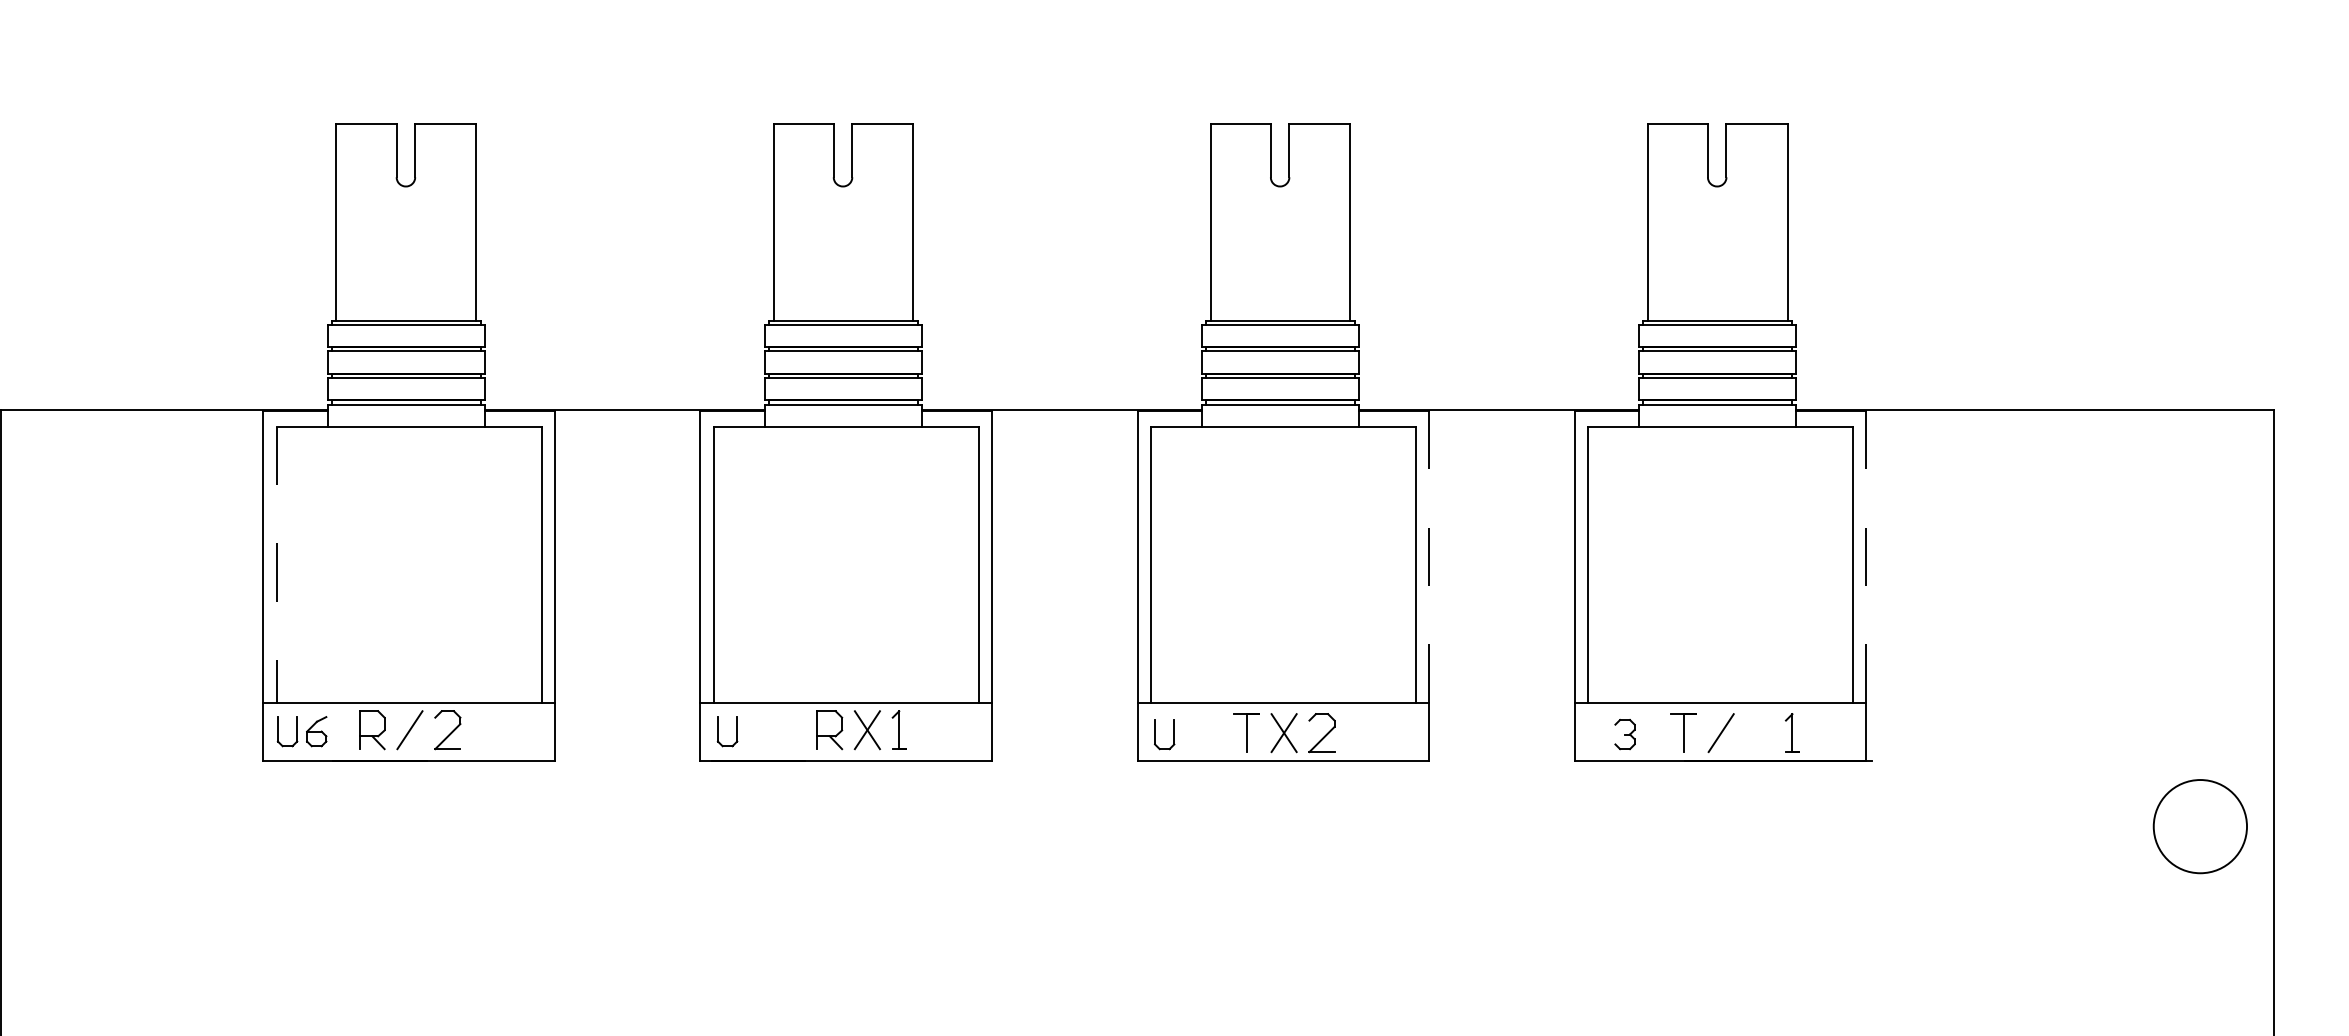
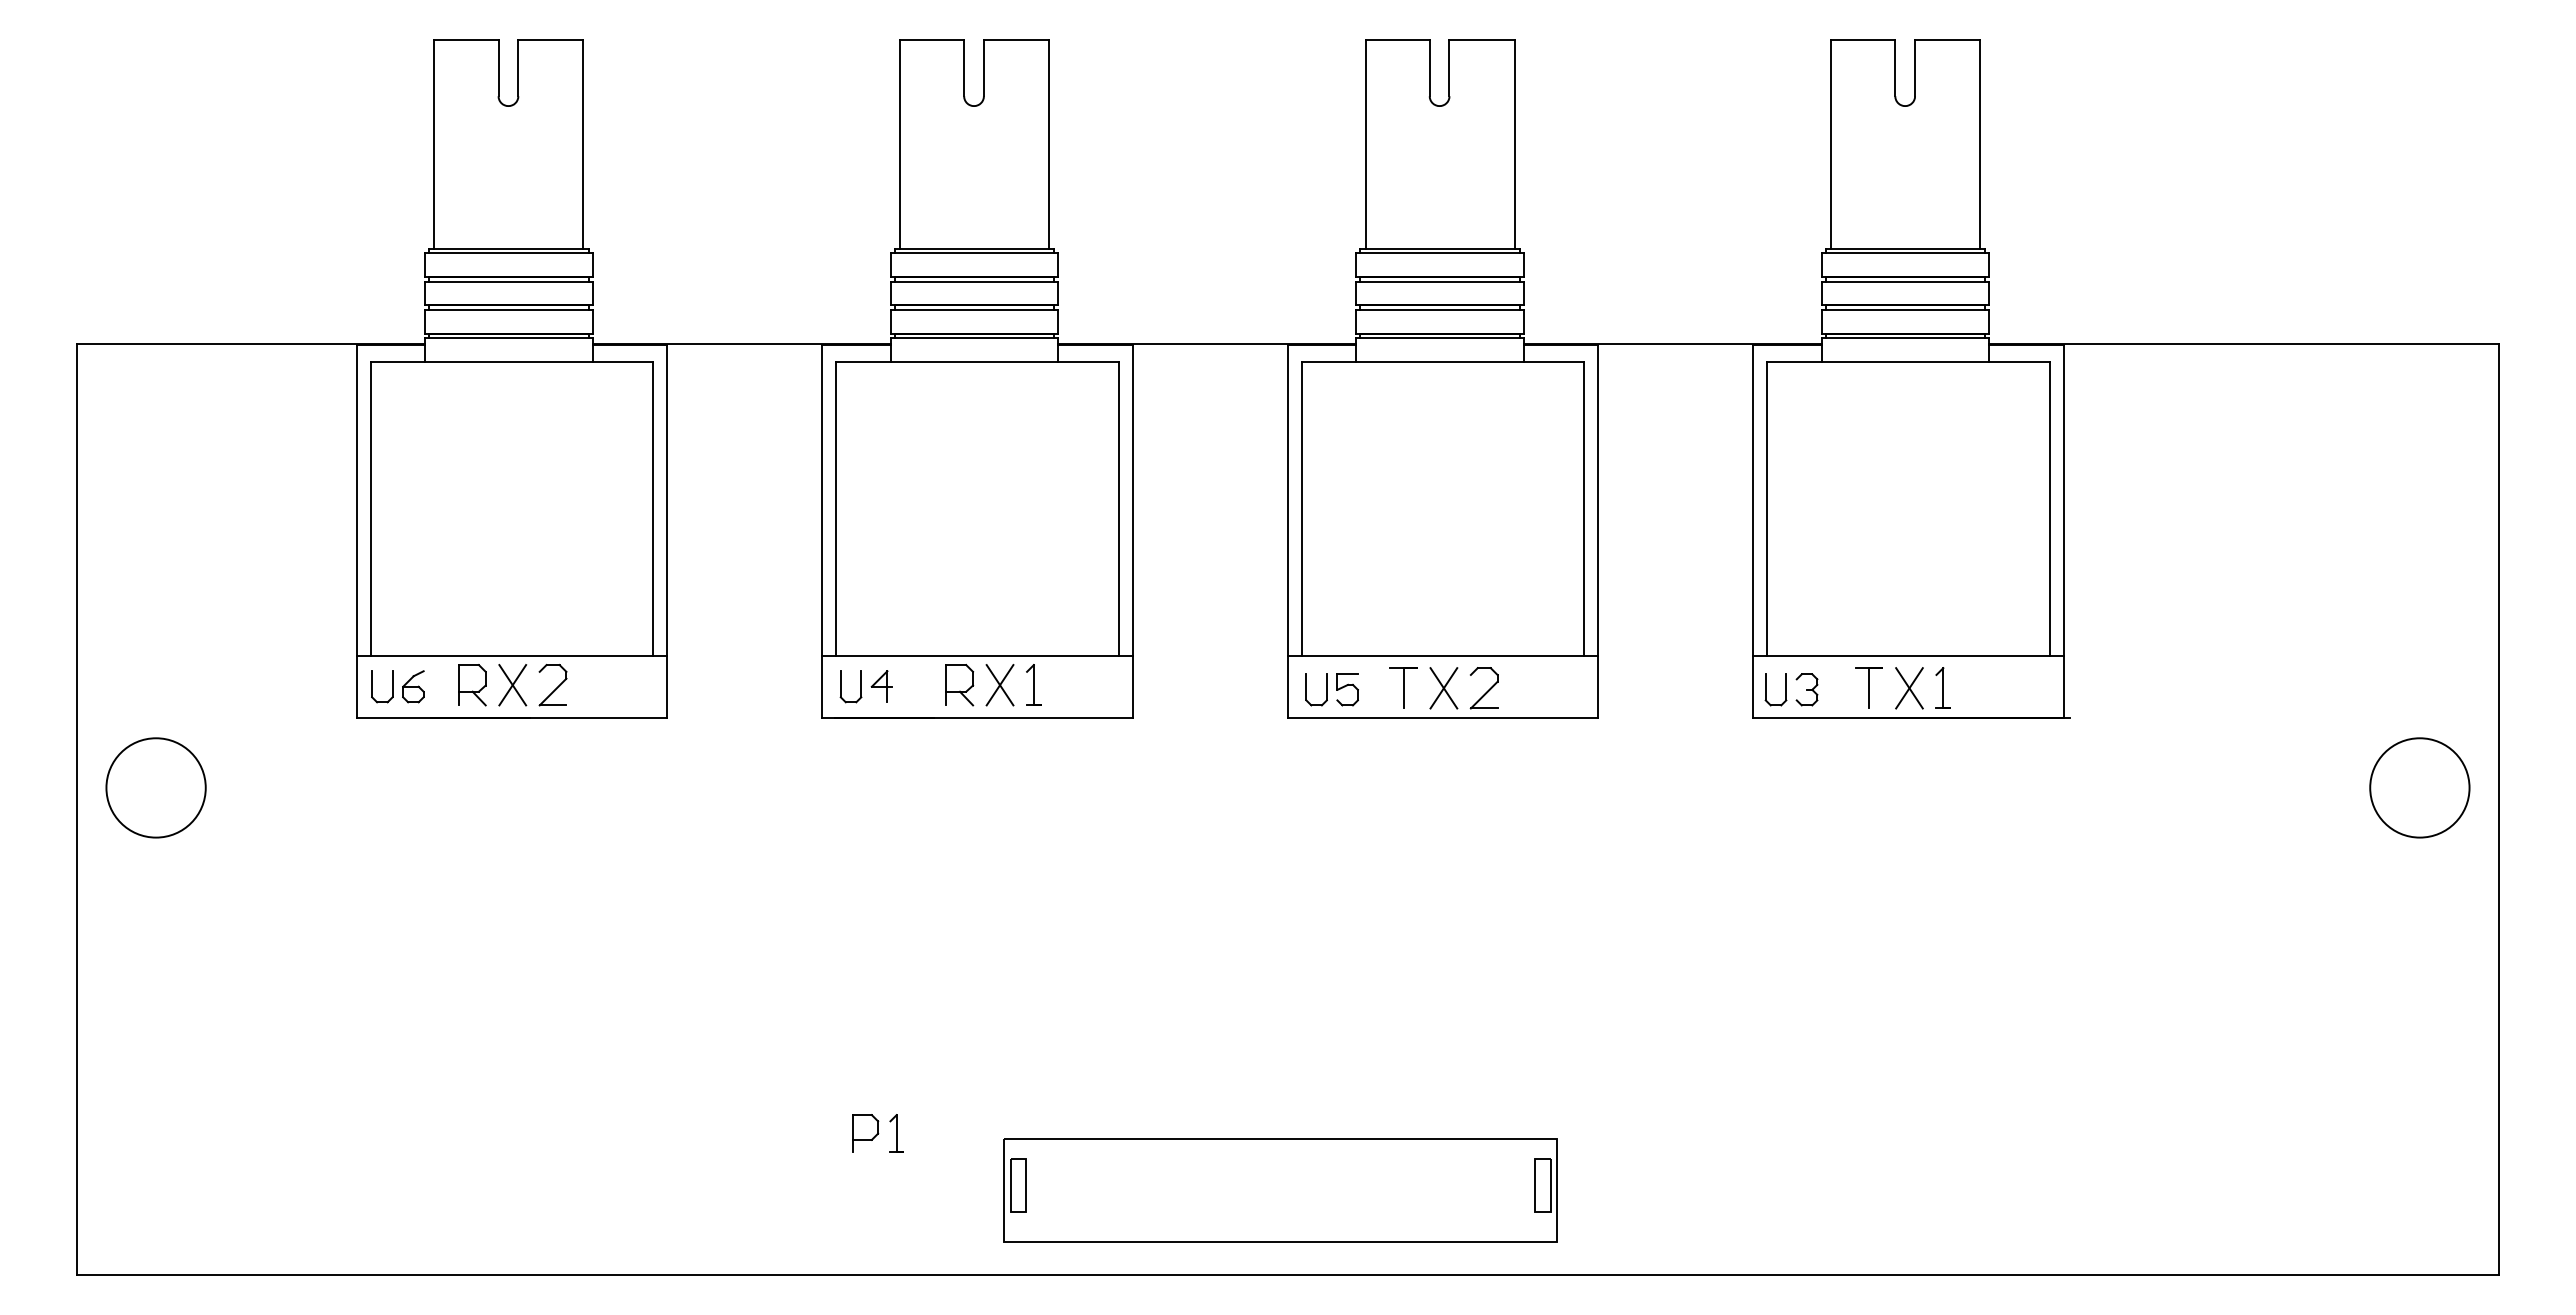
line: (1429, 556) -> (1598, 500), dashed -> solid
line: (1865, 556) -> (2063, 500), dashed -> solid
line: (276, 564) -> (370, 508), dashed -> solid
line: (409, 730) -> (512, 685), added
part: (756, 731) -> (881, 686), added
part: (1791, 732) -> (1942, 687), moved
line: (1721, 733) -> (1909, 688), added
part: (1193, 734) -> (1347, 689), added
part: (1586, 734) -> (1766, 689), added
circle: (74, 826) -> (155, 787), added

